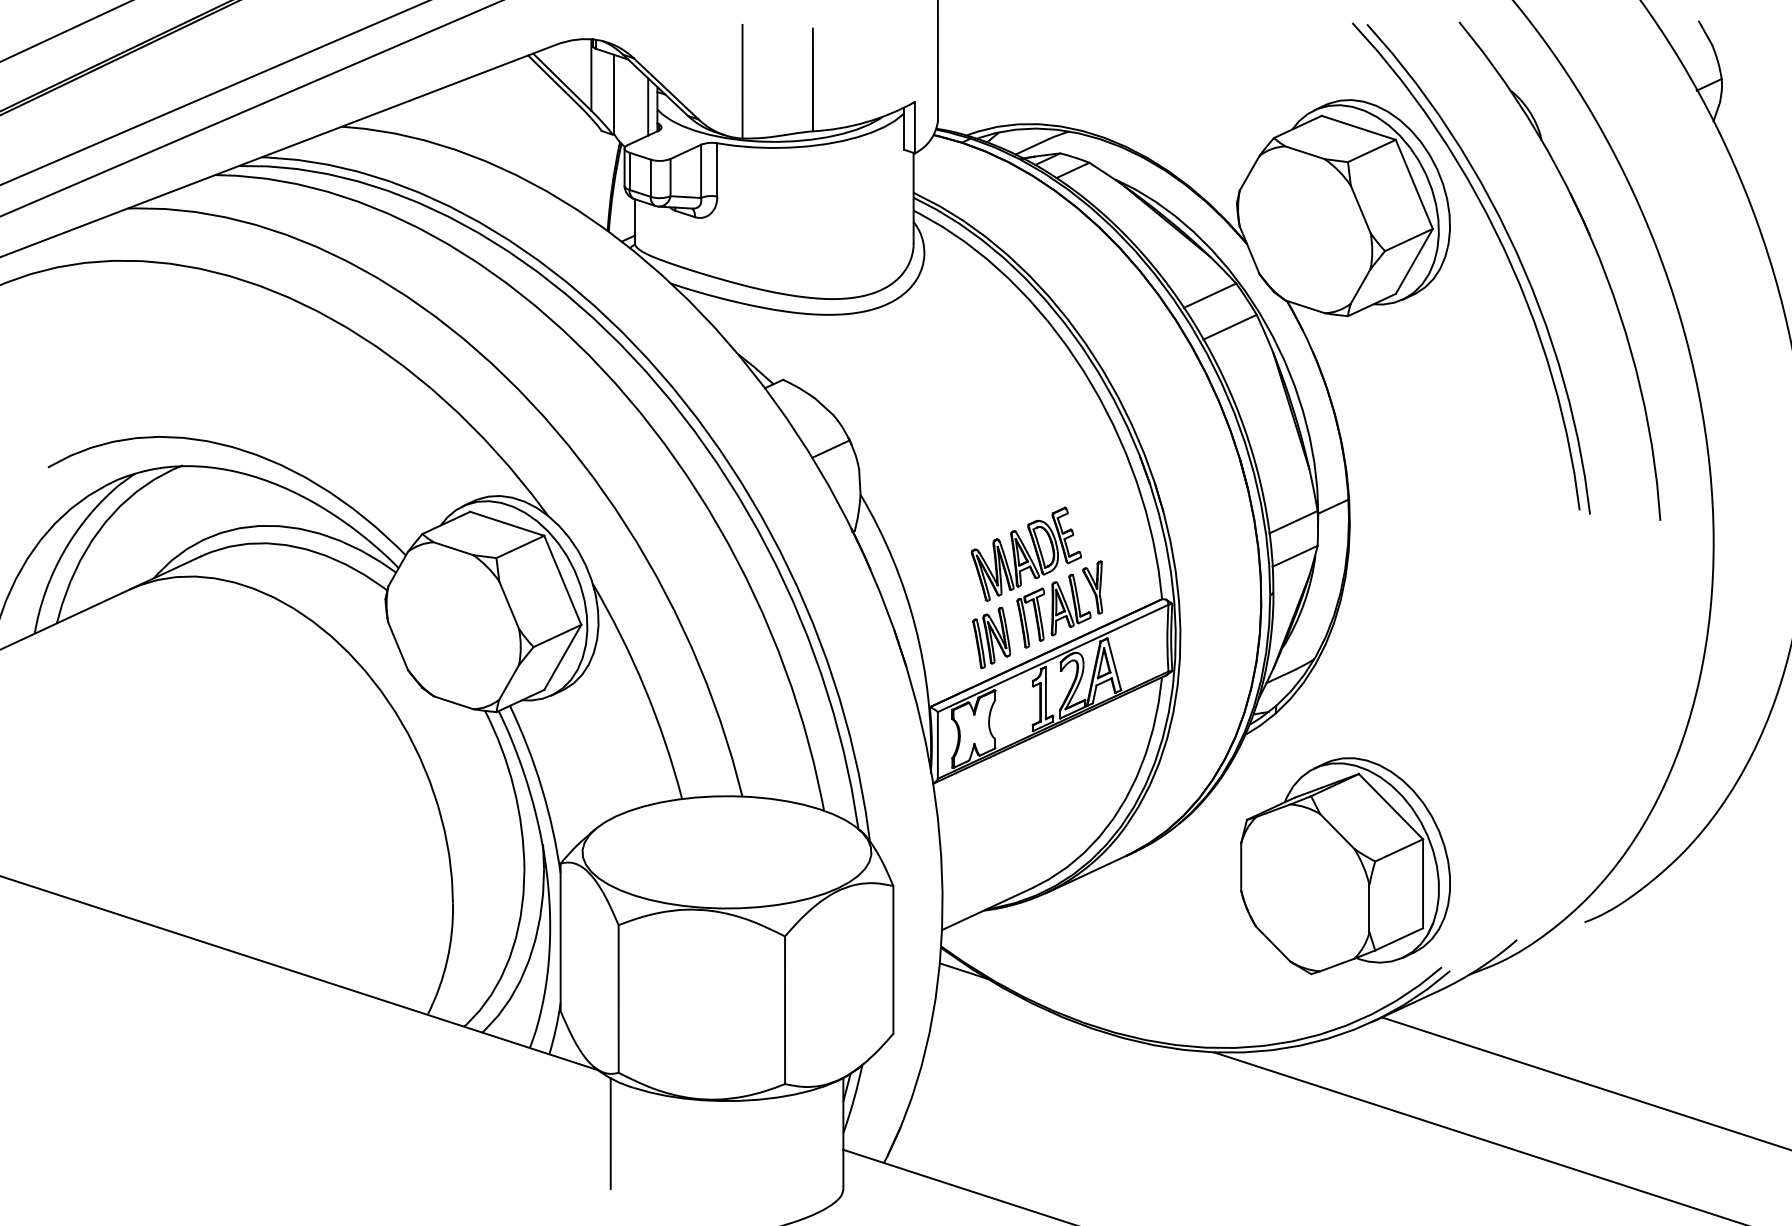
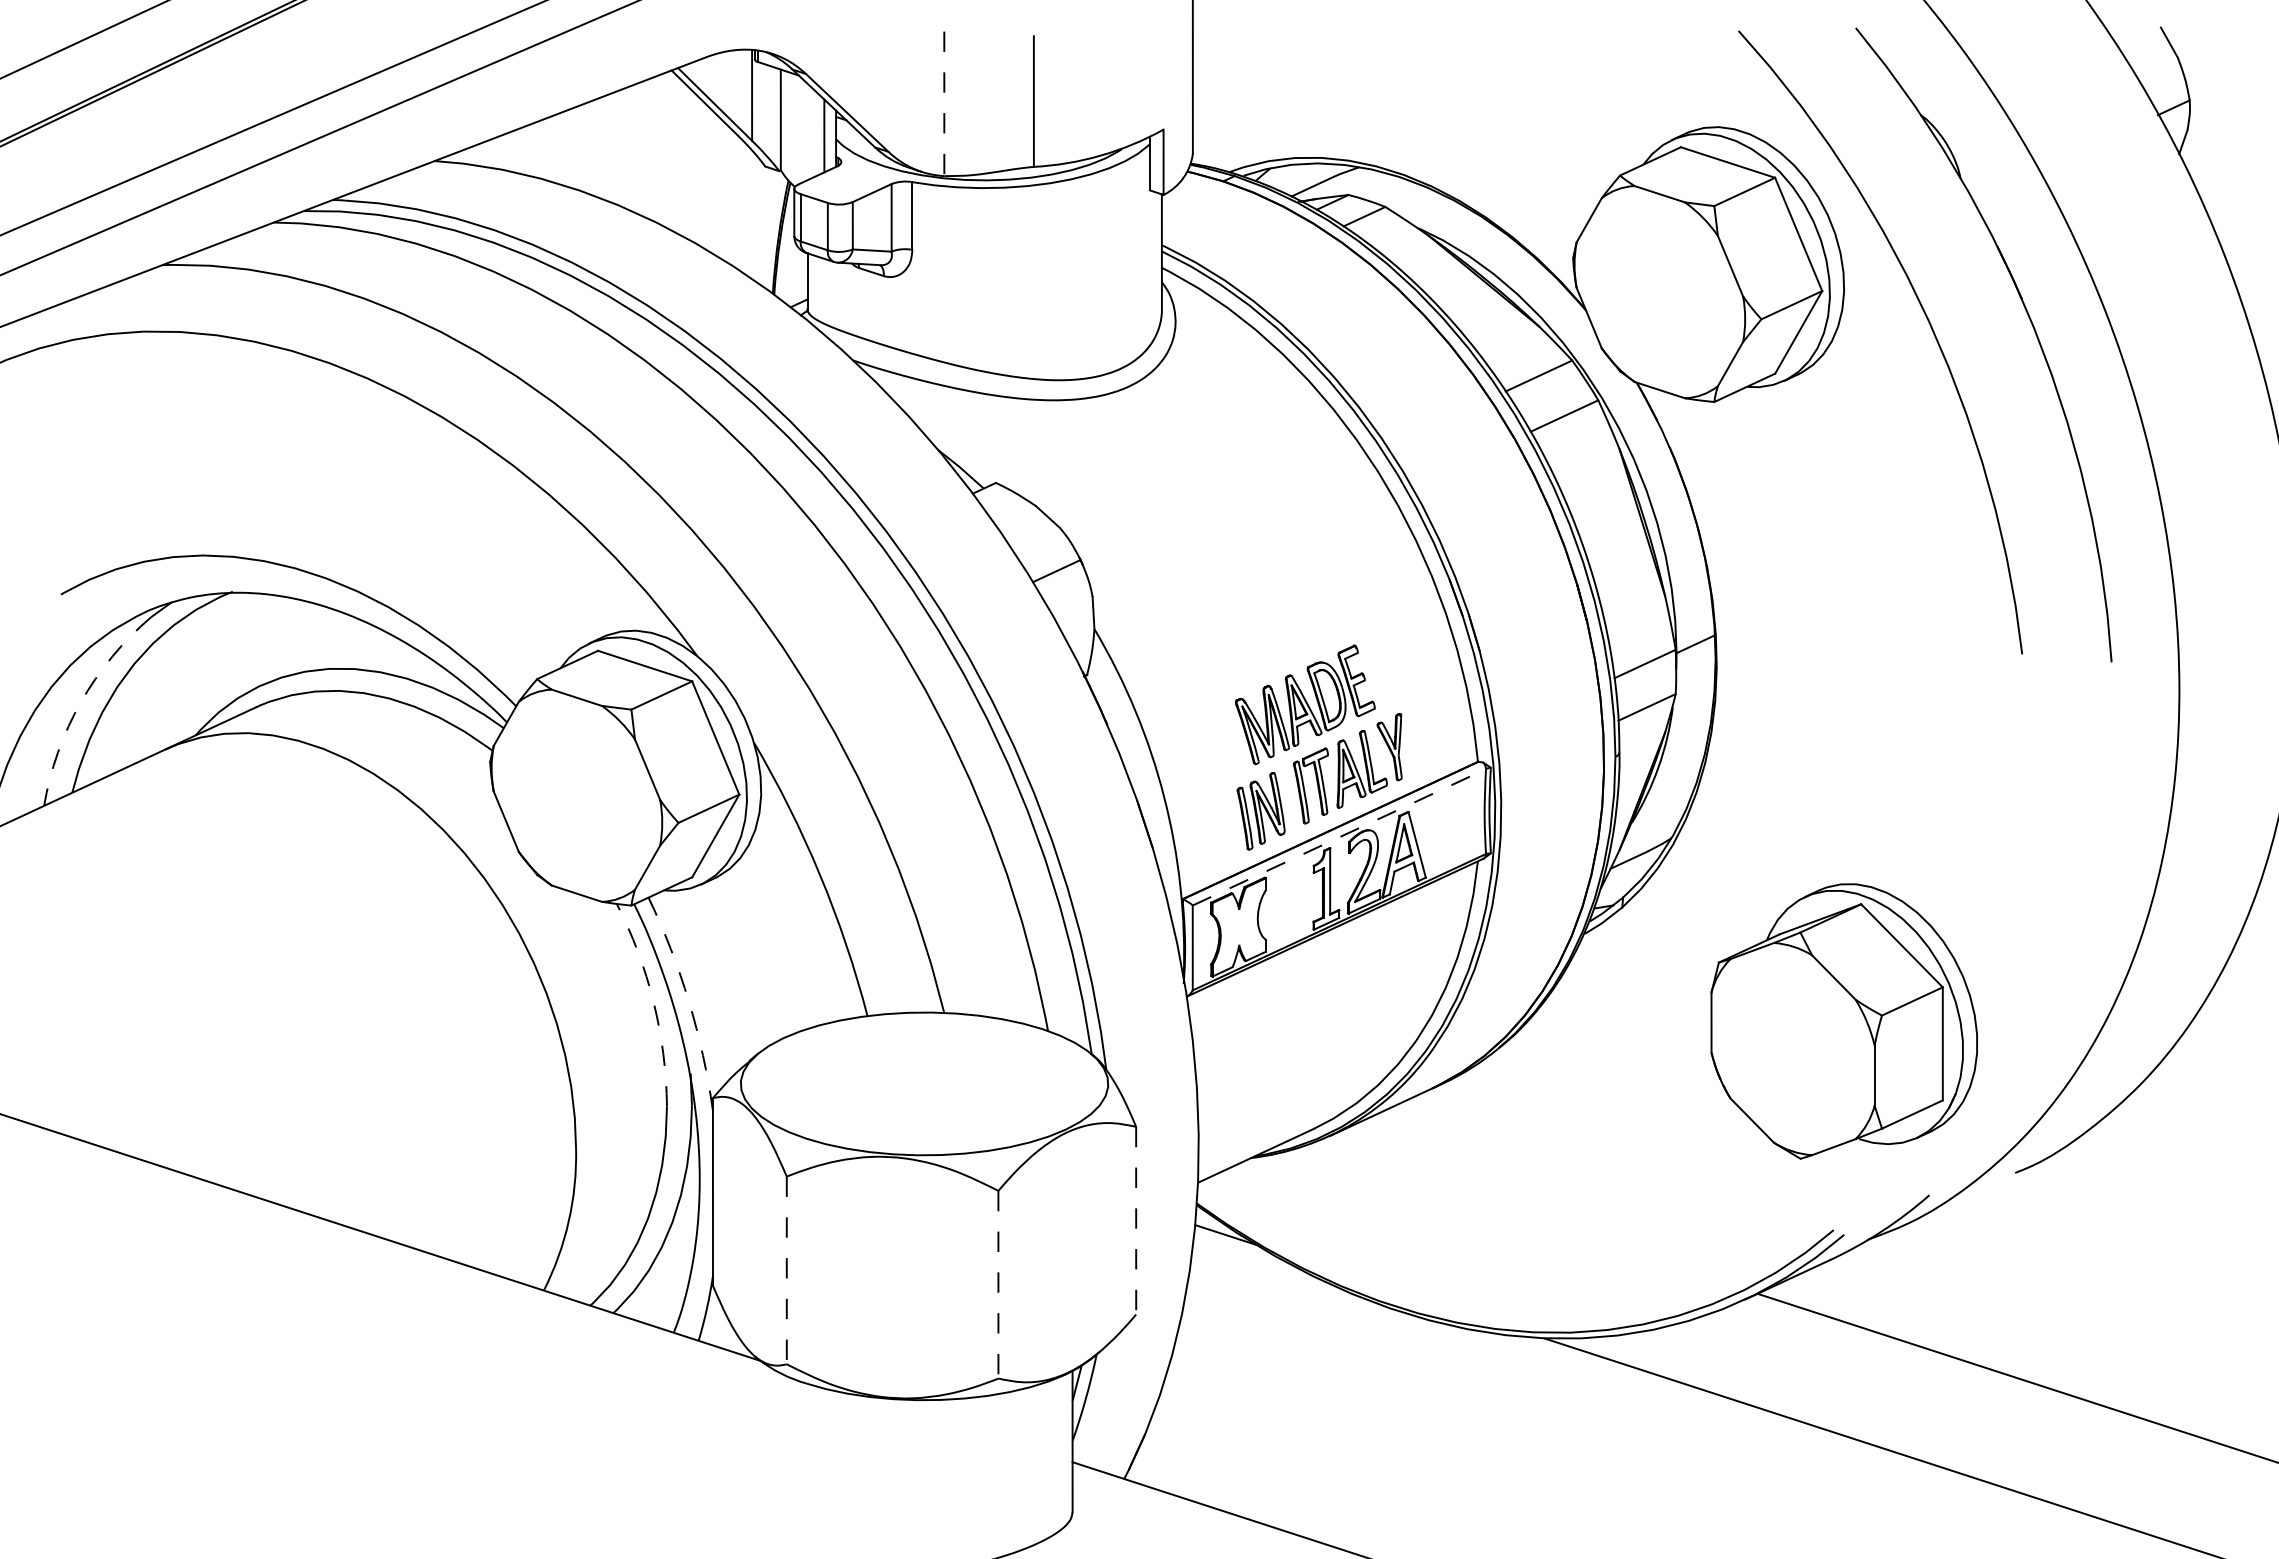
line: (742, 82) -> (944, 104), solid -> dashed
curve: (1503, 248) -> (1911, 316), removed
arc: (64, 552) -> (81, 702), solid -> dashed
line: (1053, 658) -> (1339, 837), solid -> dashed
arc: (541, 787) -> (688, 1001), solid -> dashed
arc: (513, 788) -> (653, 1002), solid -> dashed
part: (1344, 866) -> (1843, 1021), moved
line: (893, 959) -> (1136, 1220), solid -> dashed
line: (618, 999) -> (786, 1270), solid -> dashed
line: (785, 1010) -> (998, 1284), solid -> dashed
line: (610, 1133) -> (776, 1441), removed

